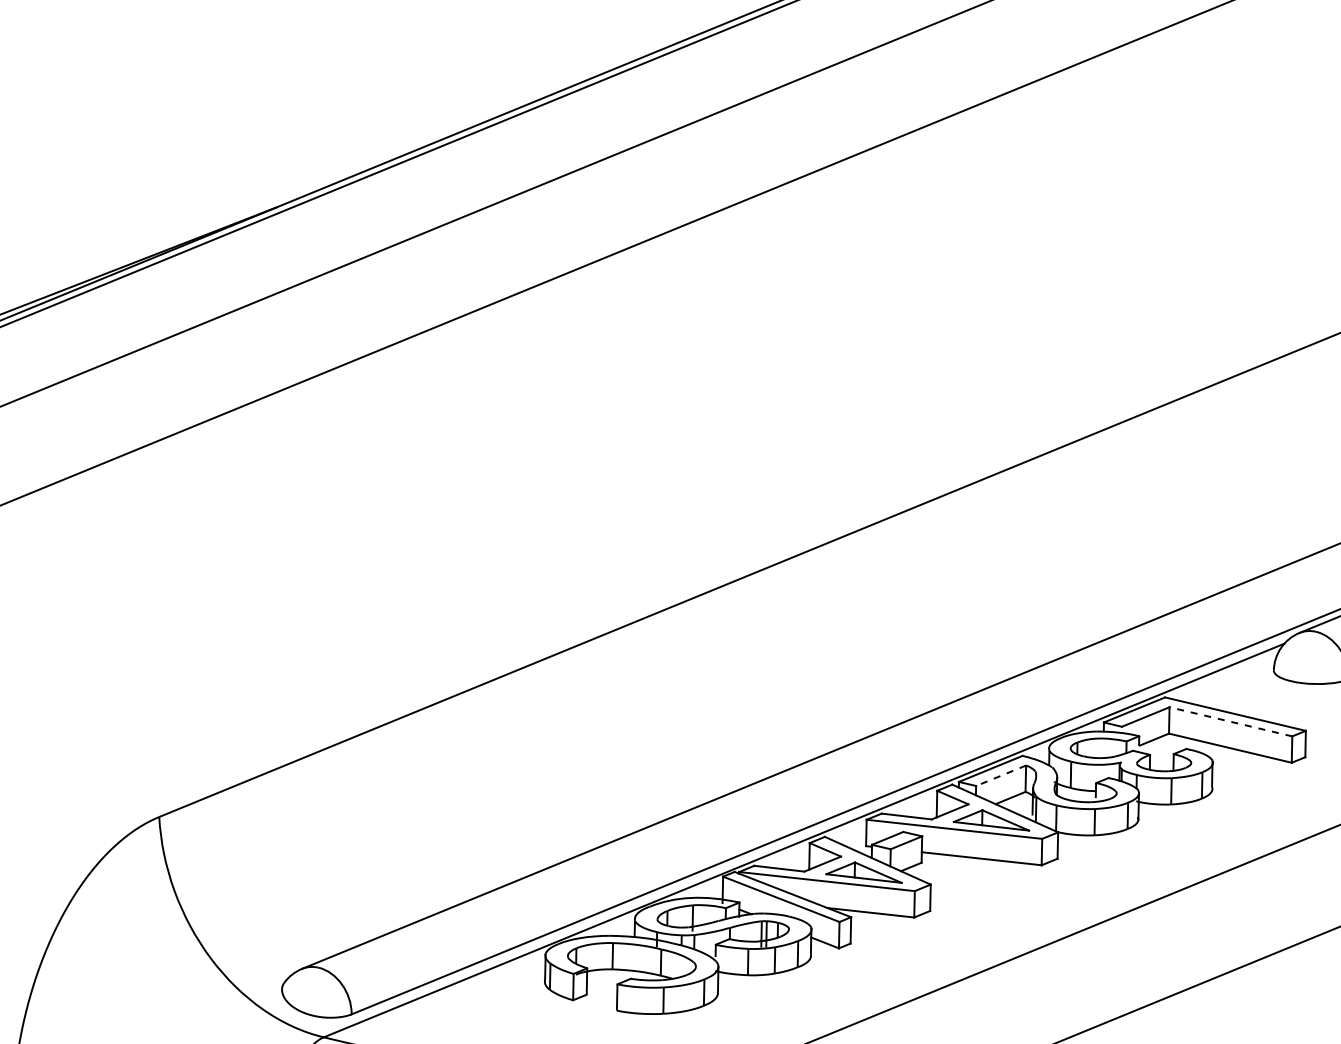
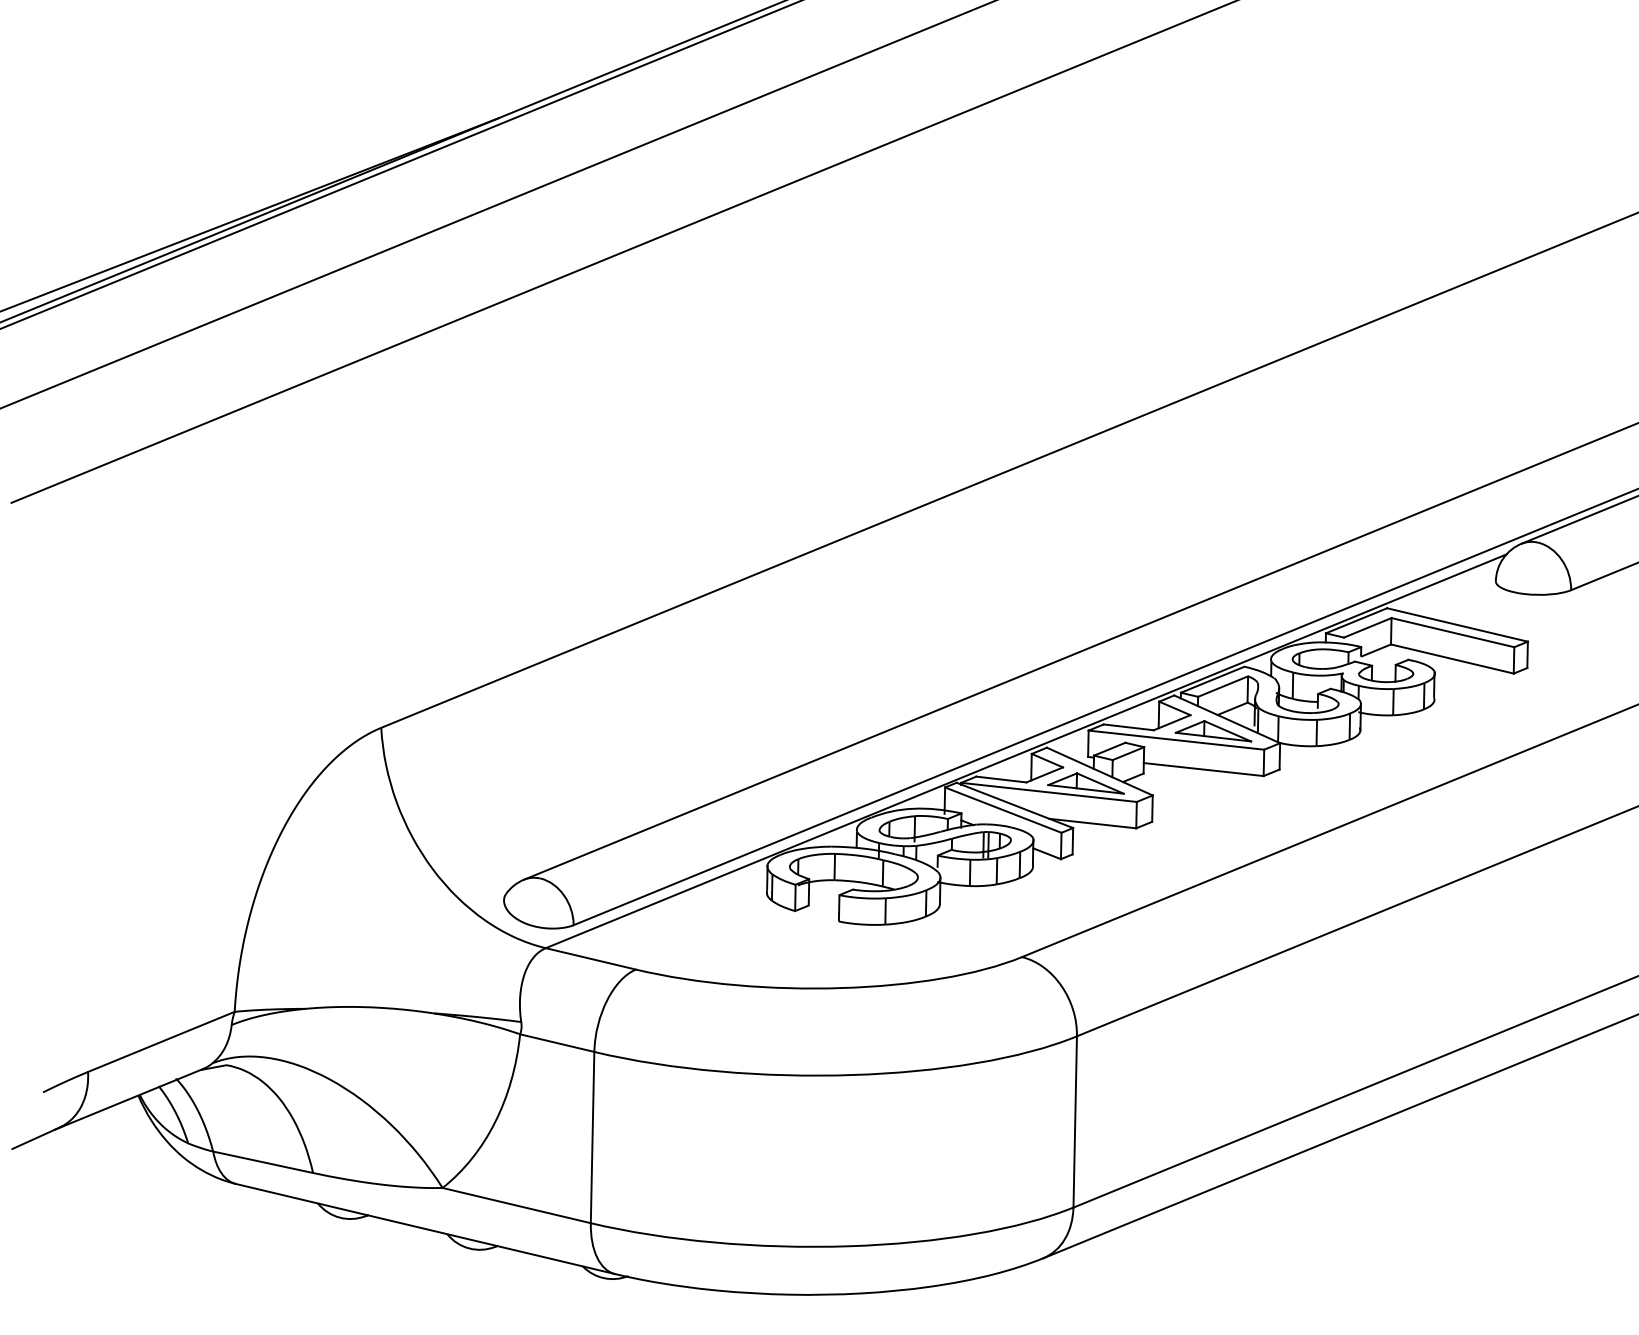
line: (1230, 721) -> (1452, 632), dashed -> solid
line: (1001, 775) -> (1223, 686), dashed -> solid

